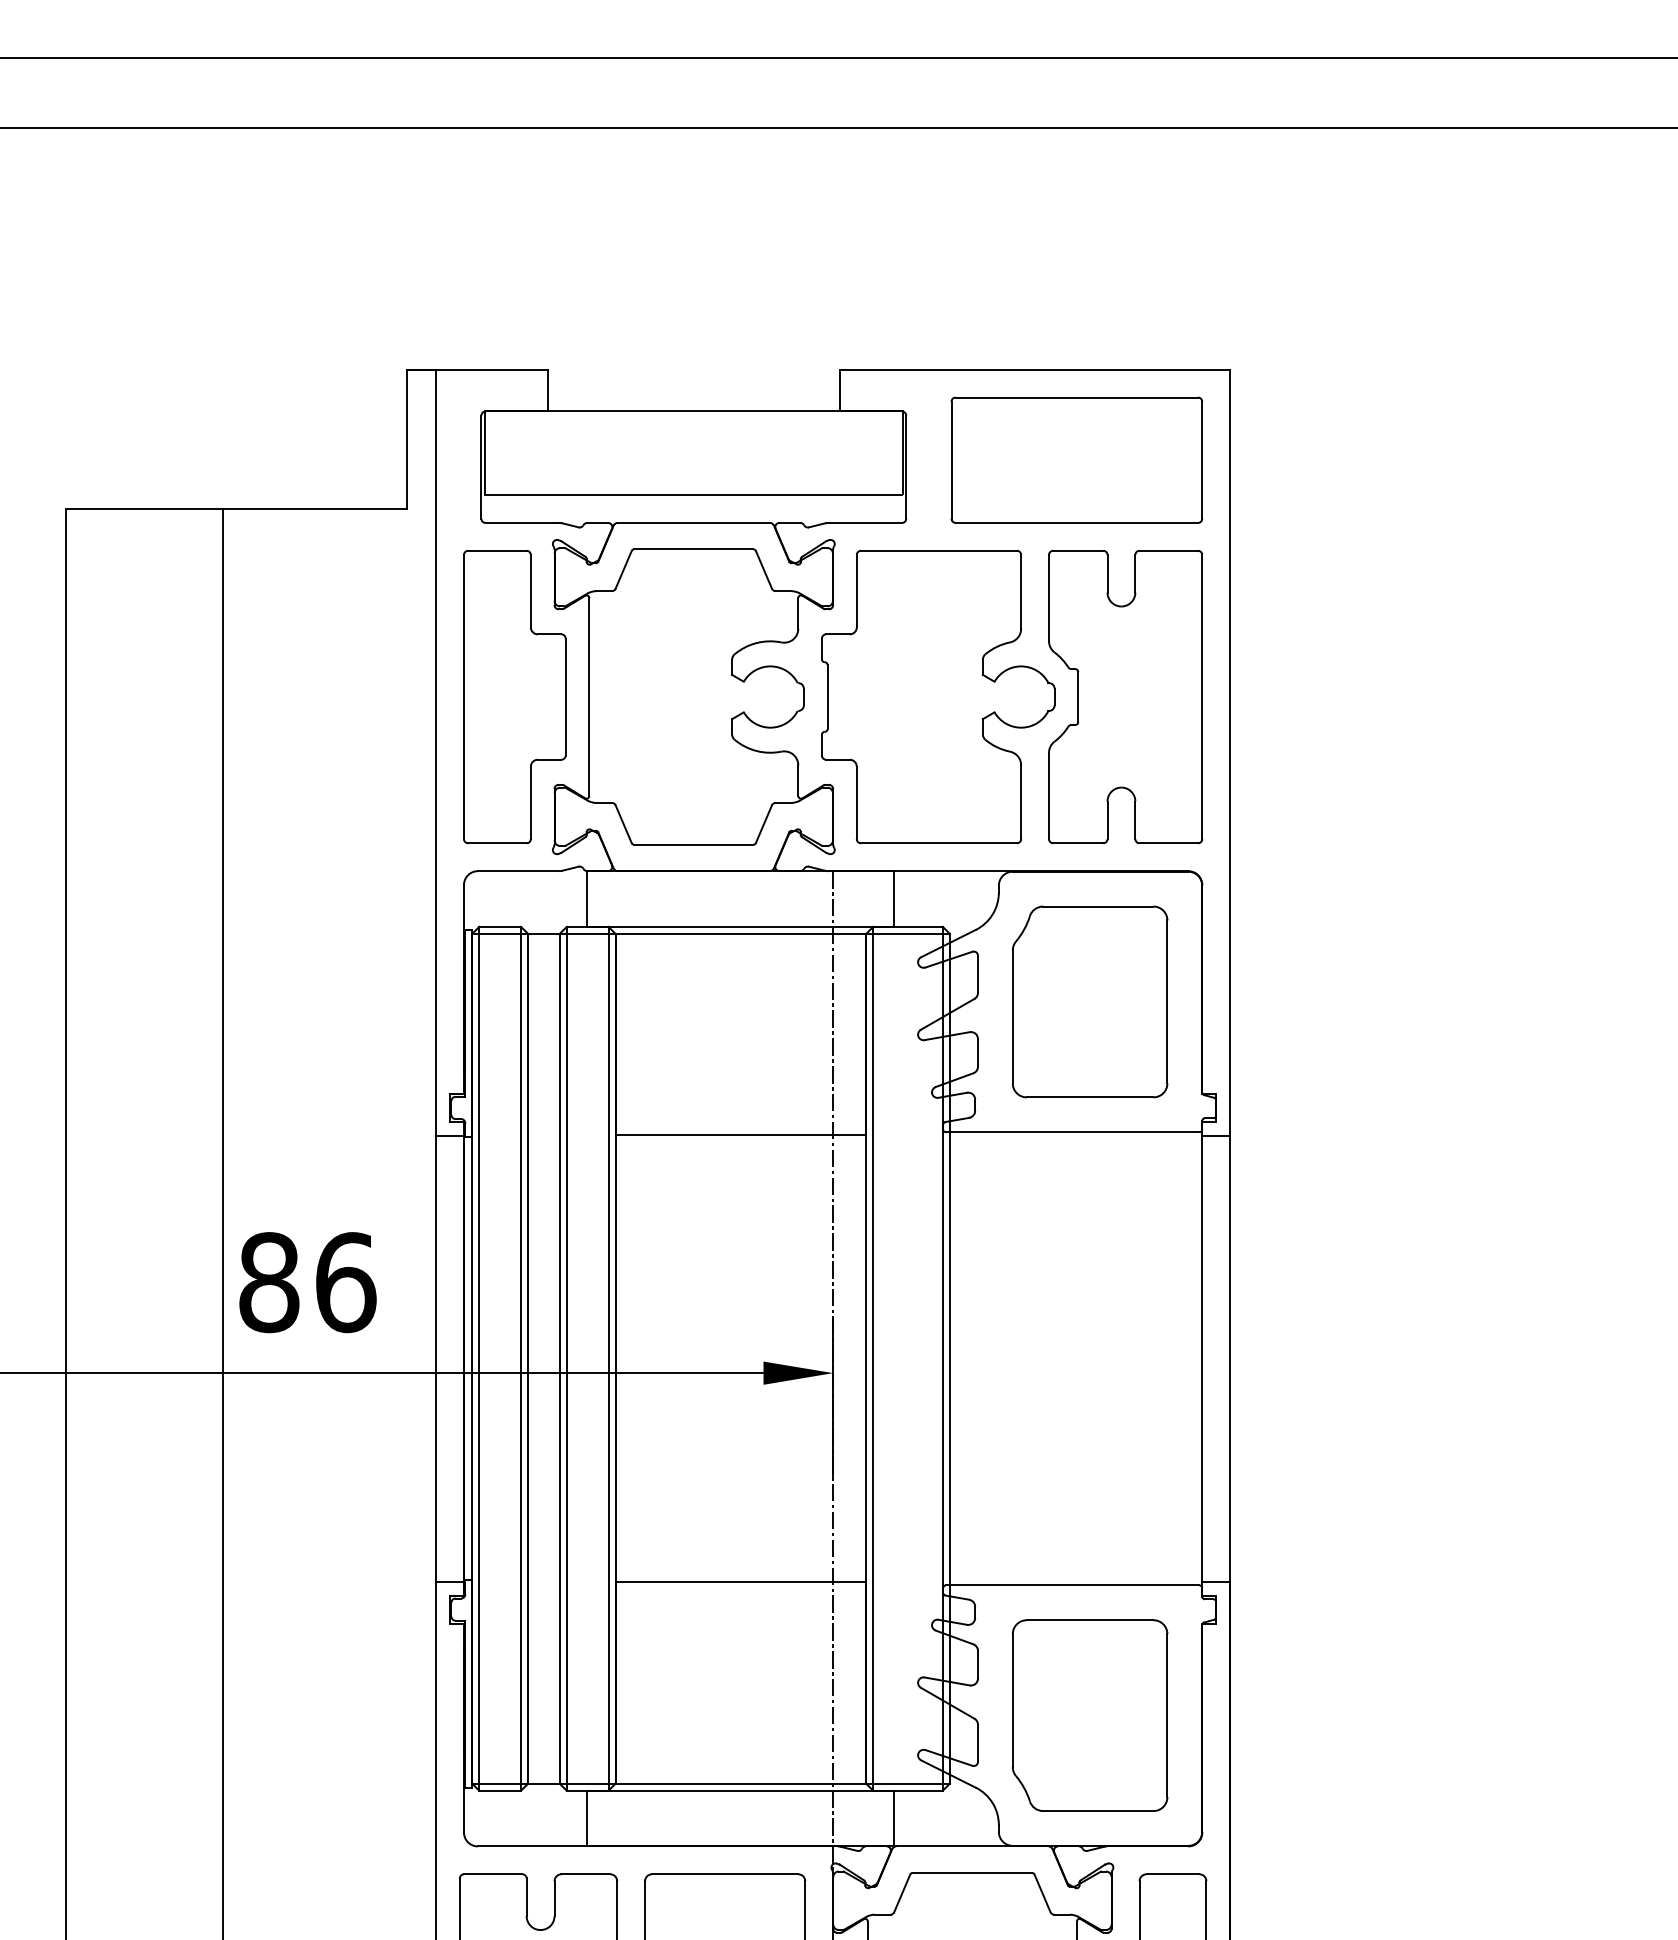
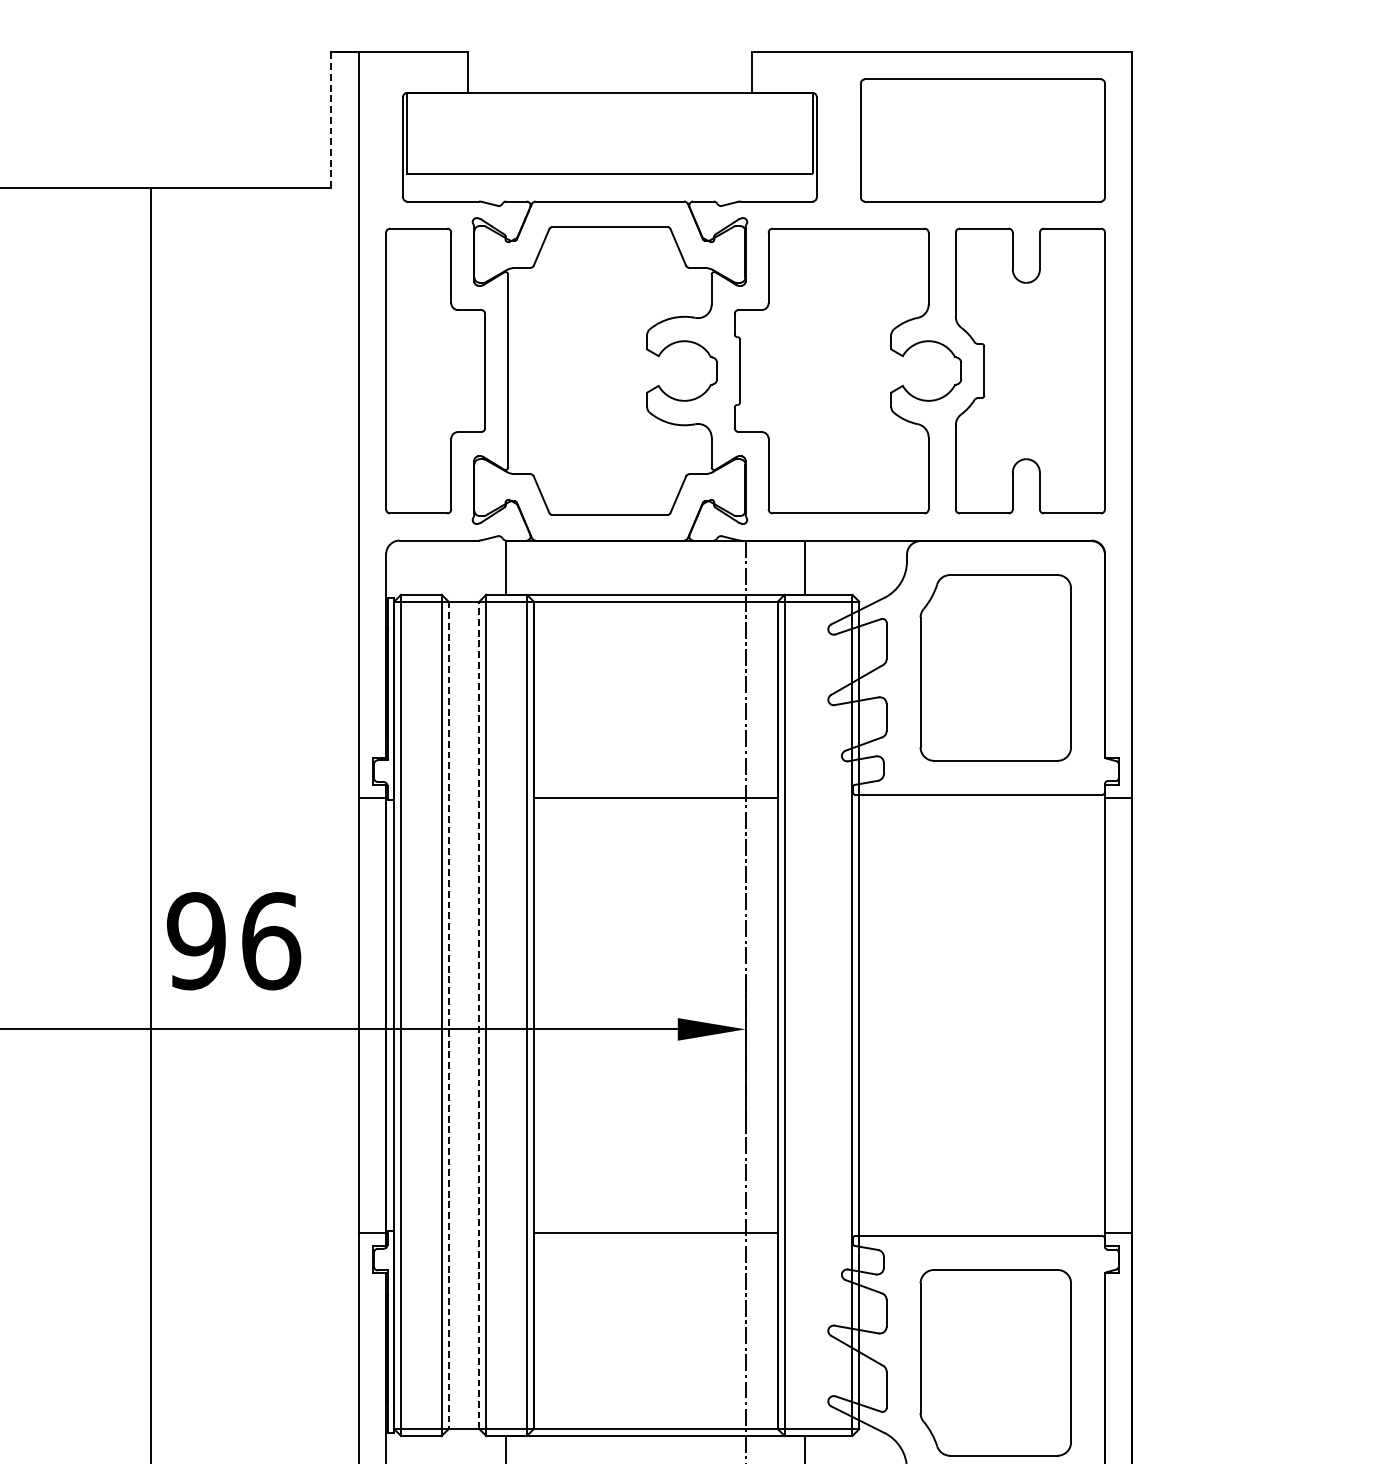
line: (406, 439) -> (330, 120), solid -> dashed
text: (268, 1282) -> (195, 941), 86 -> 96
line: (528, 1358) -> (448, 1015), solid -> dashed
line: (559, 1358) -> (479, 1015), solid -> dashed

